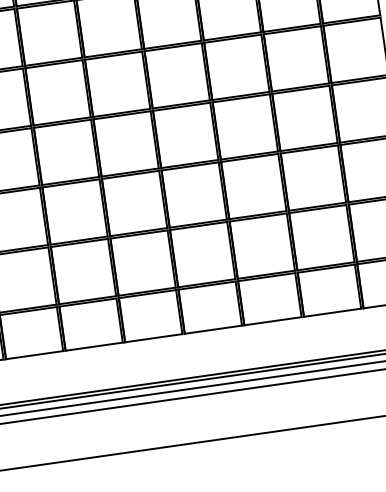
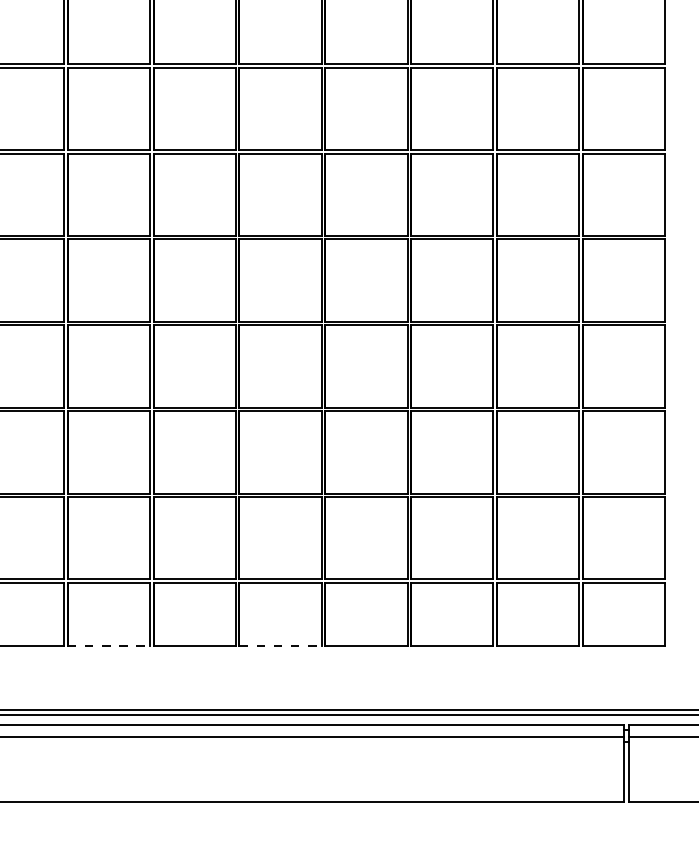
line: (154, 338) -> (281, 646), solid -> dashed
line: (35, 355) -> (109, 646), solid -> dashed

